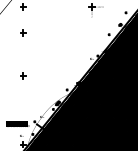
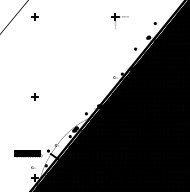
part: (22, 32) -> (34, 46), removed

